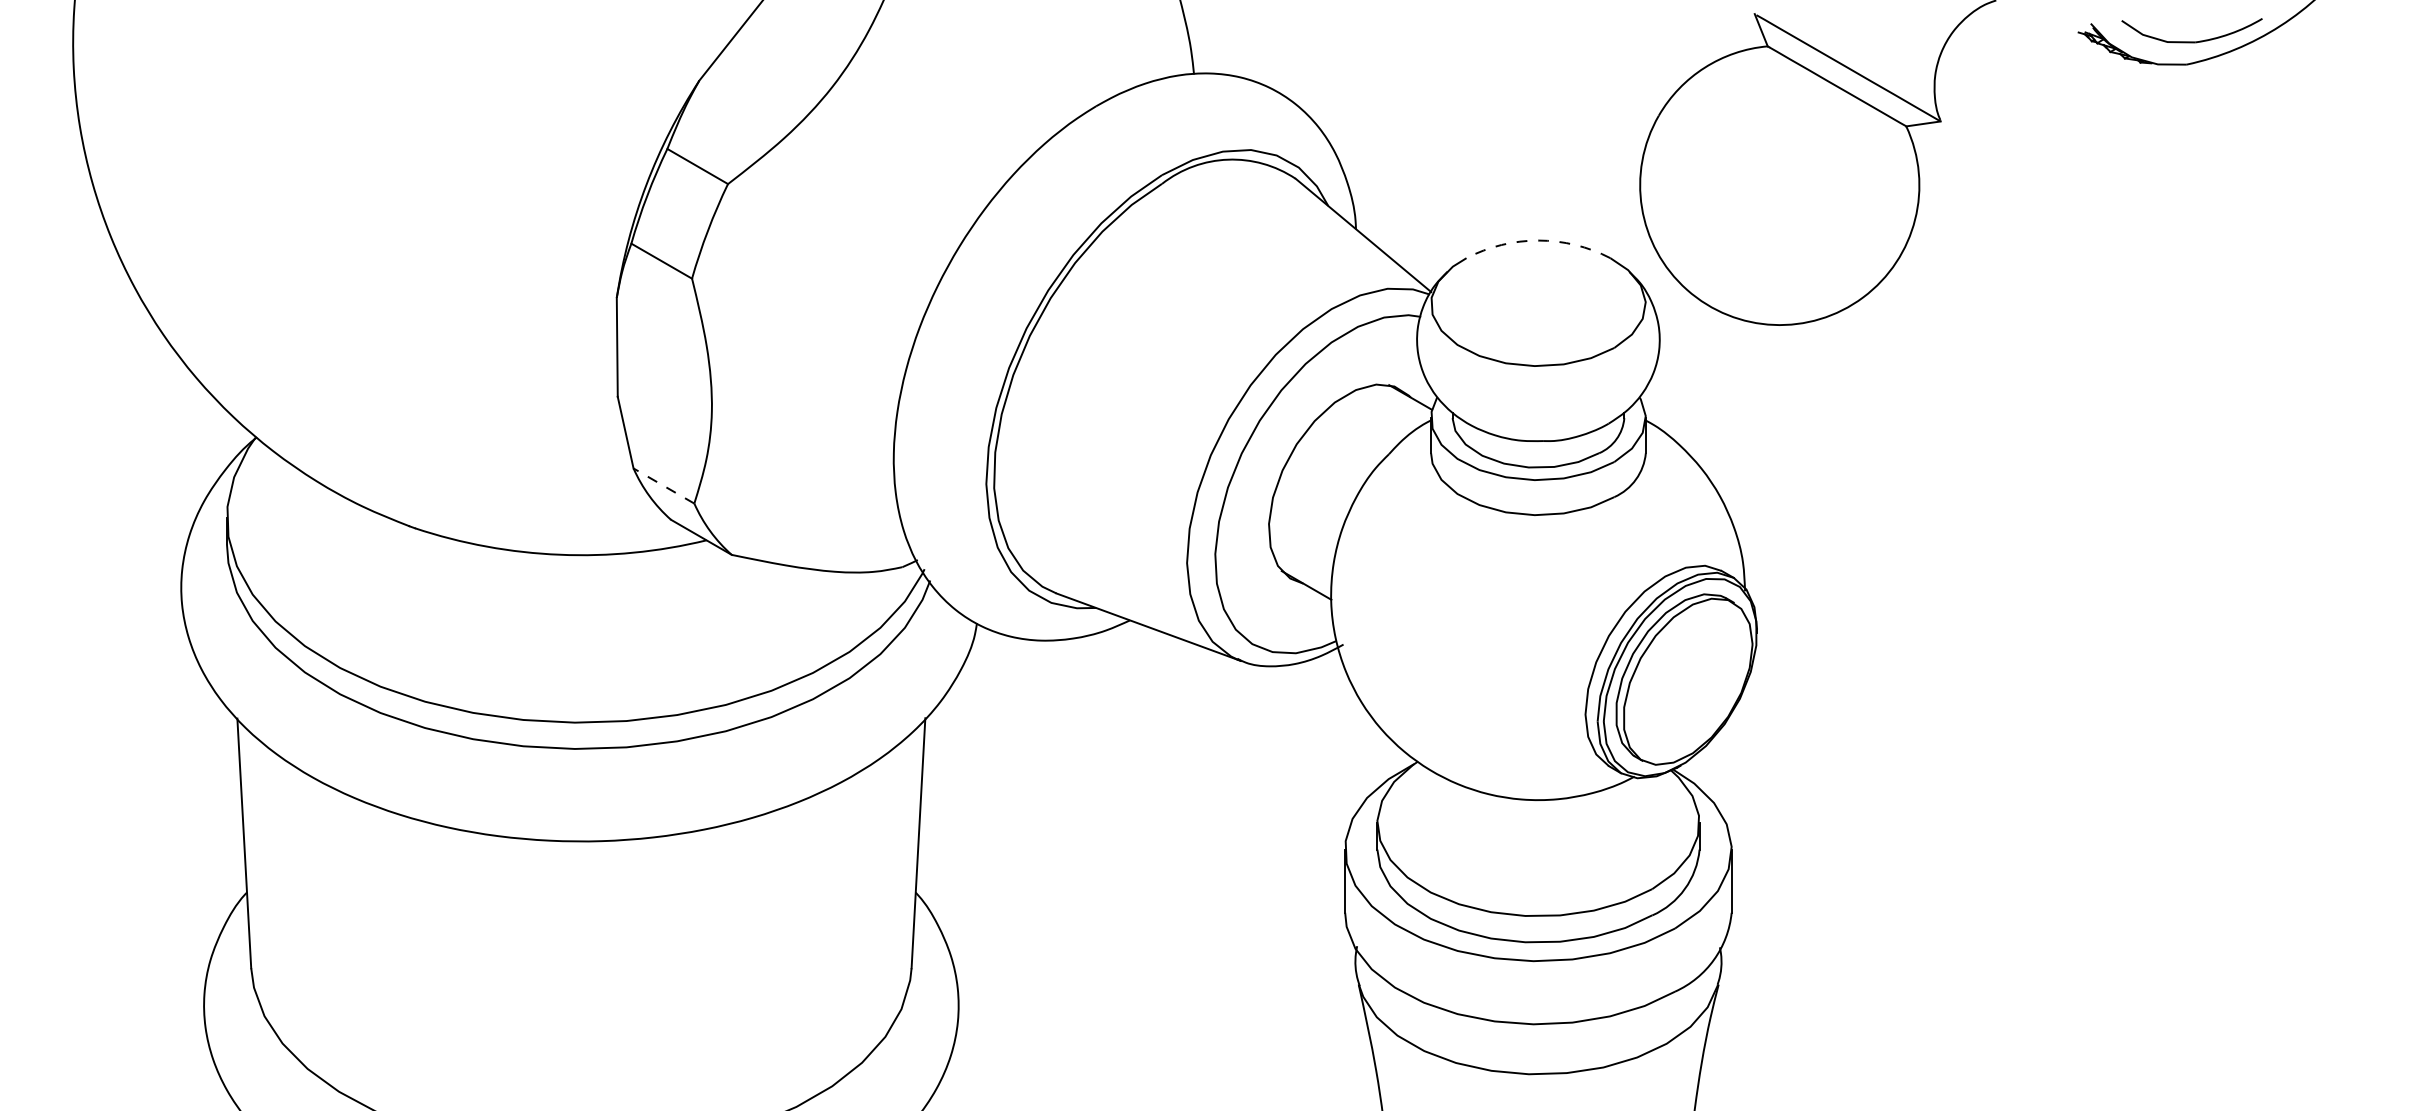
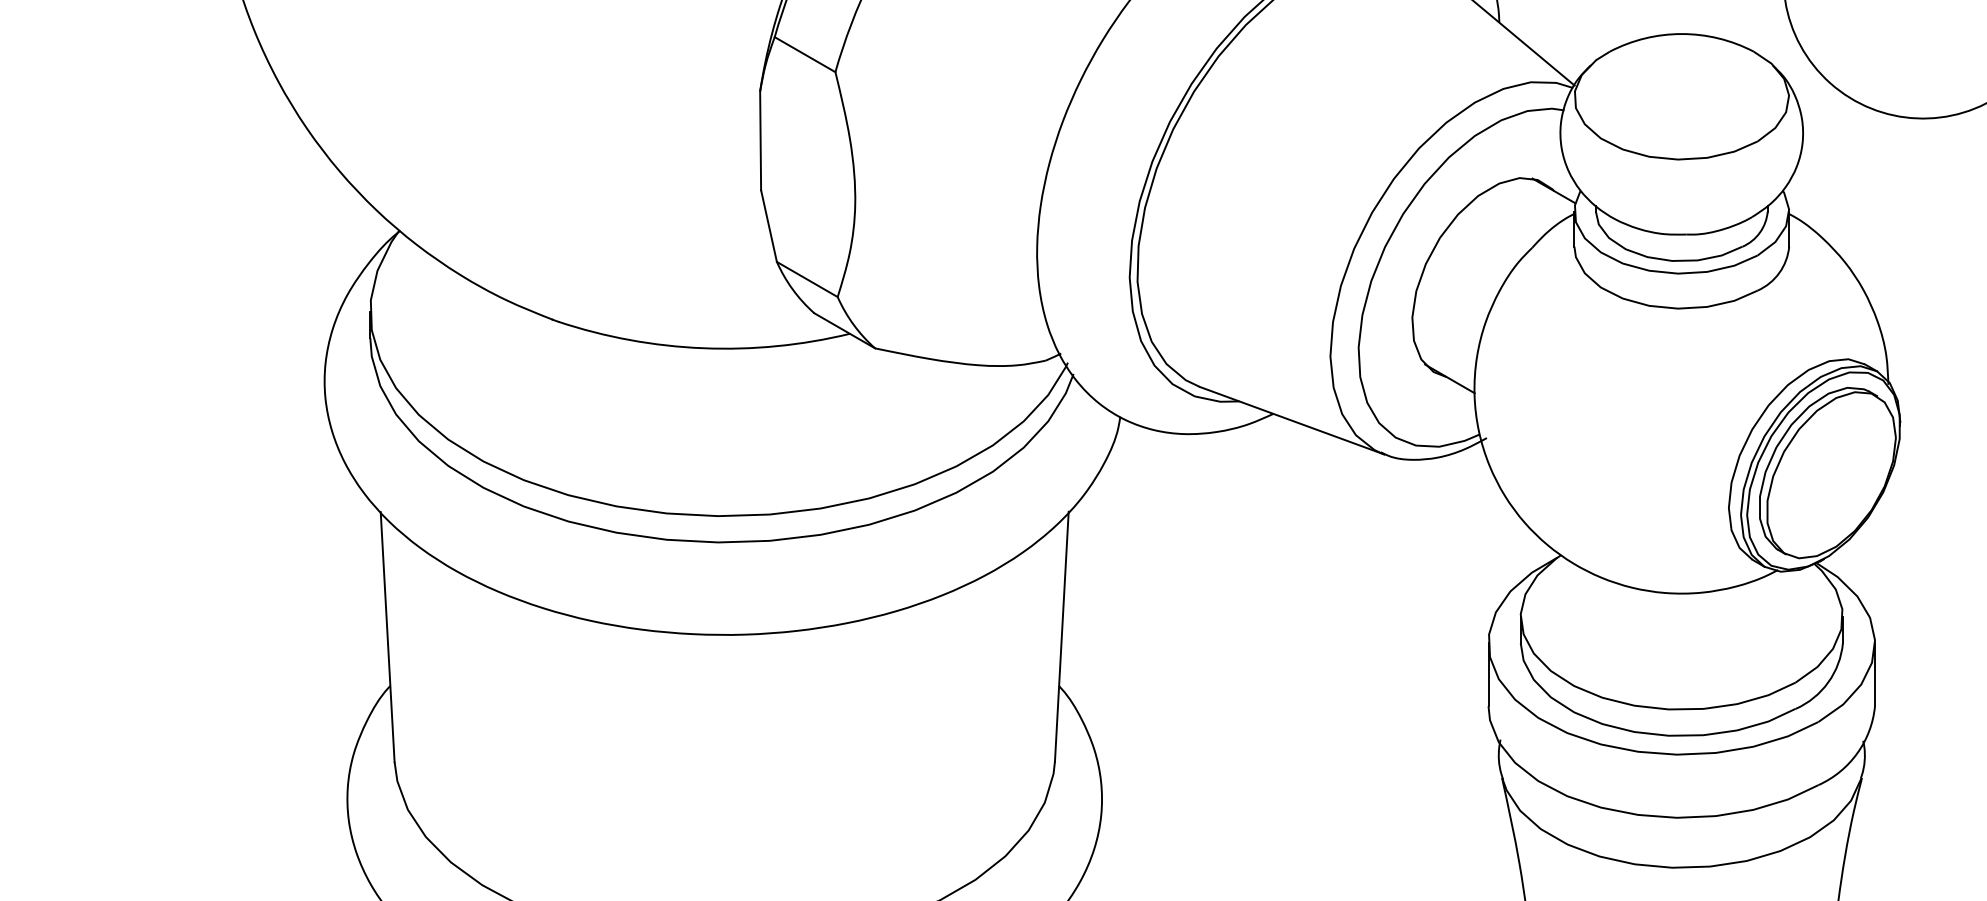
arc: (1538, 240) -> (1681, 33), dashed -> solid
line: (663, 485) -> (806, 278), dashed -> solid

